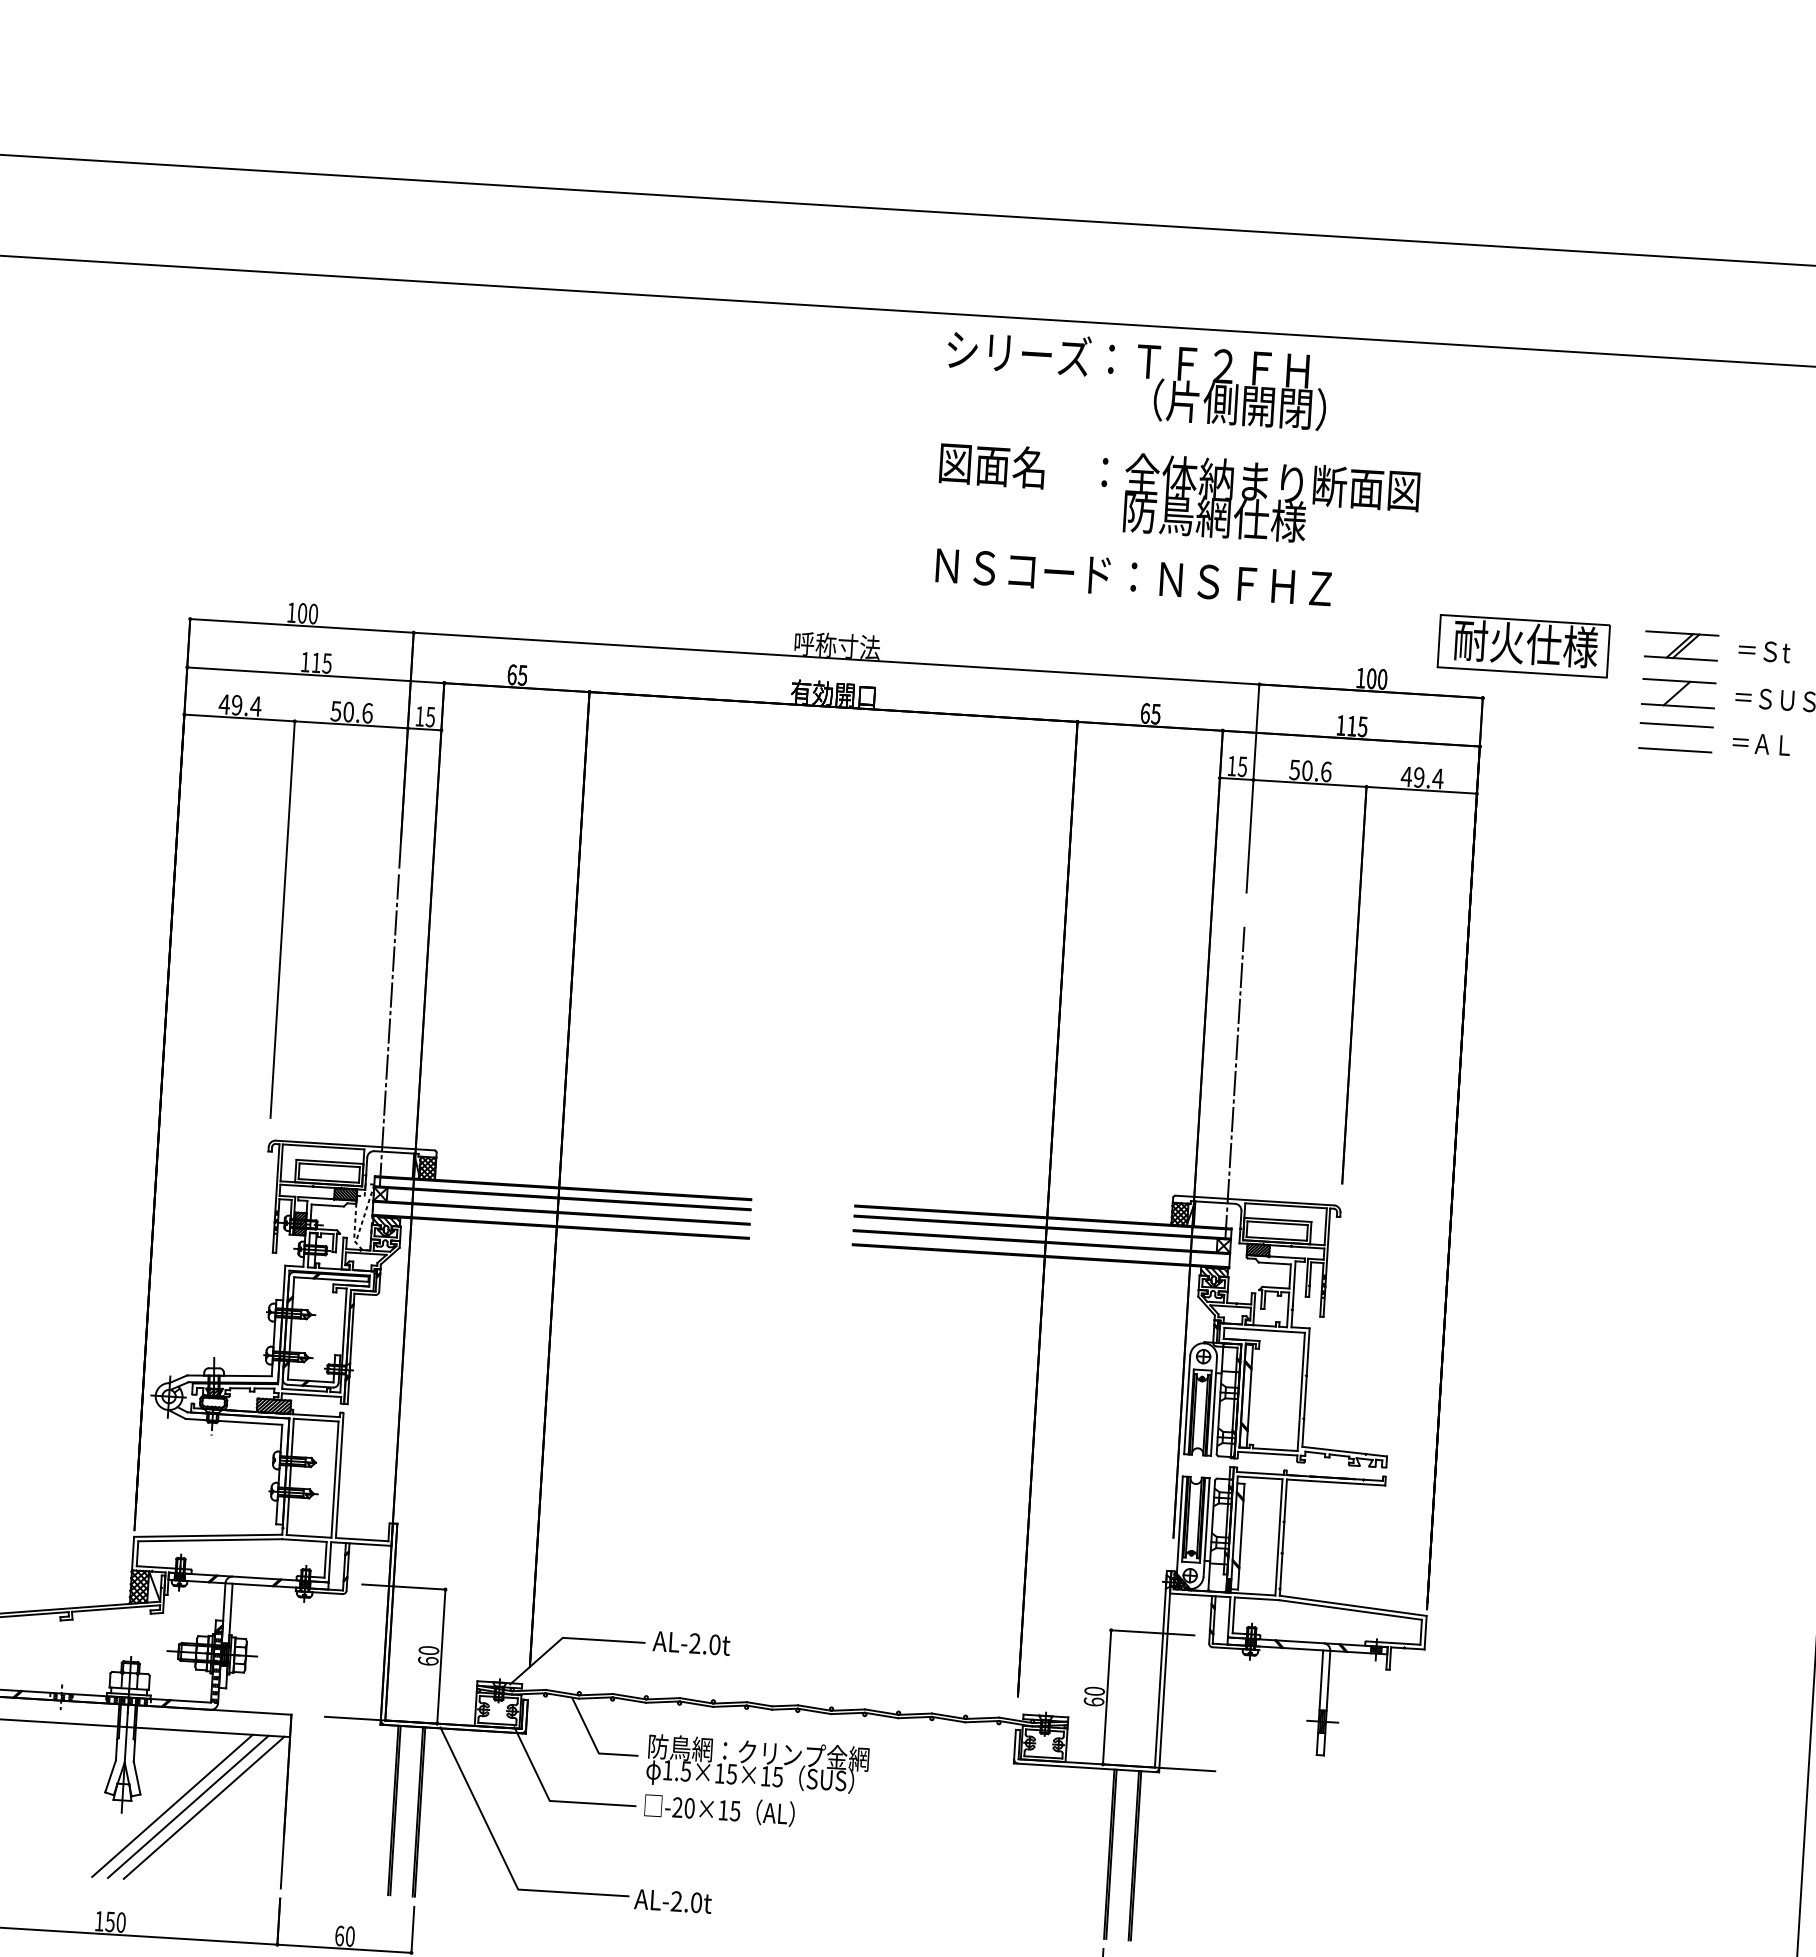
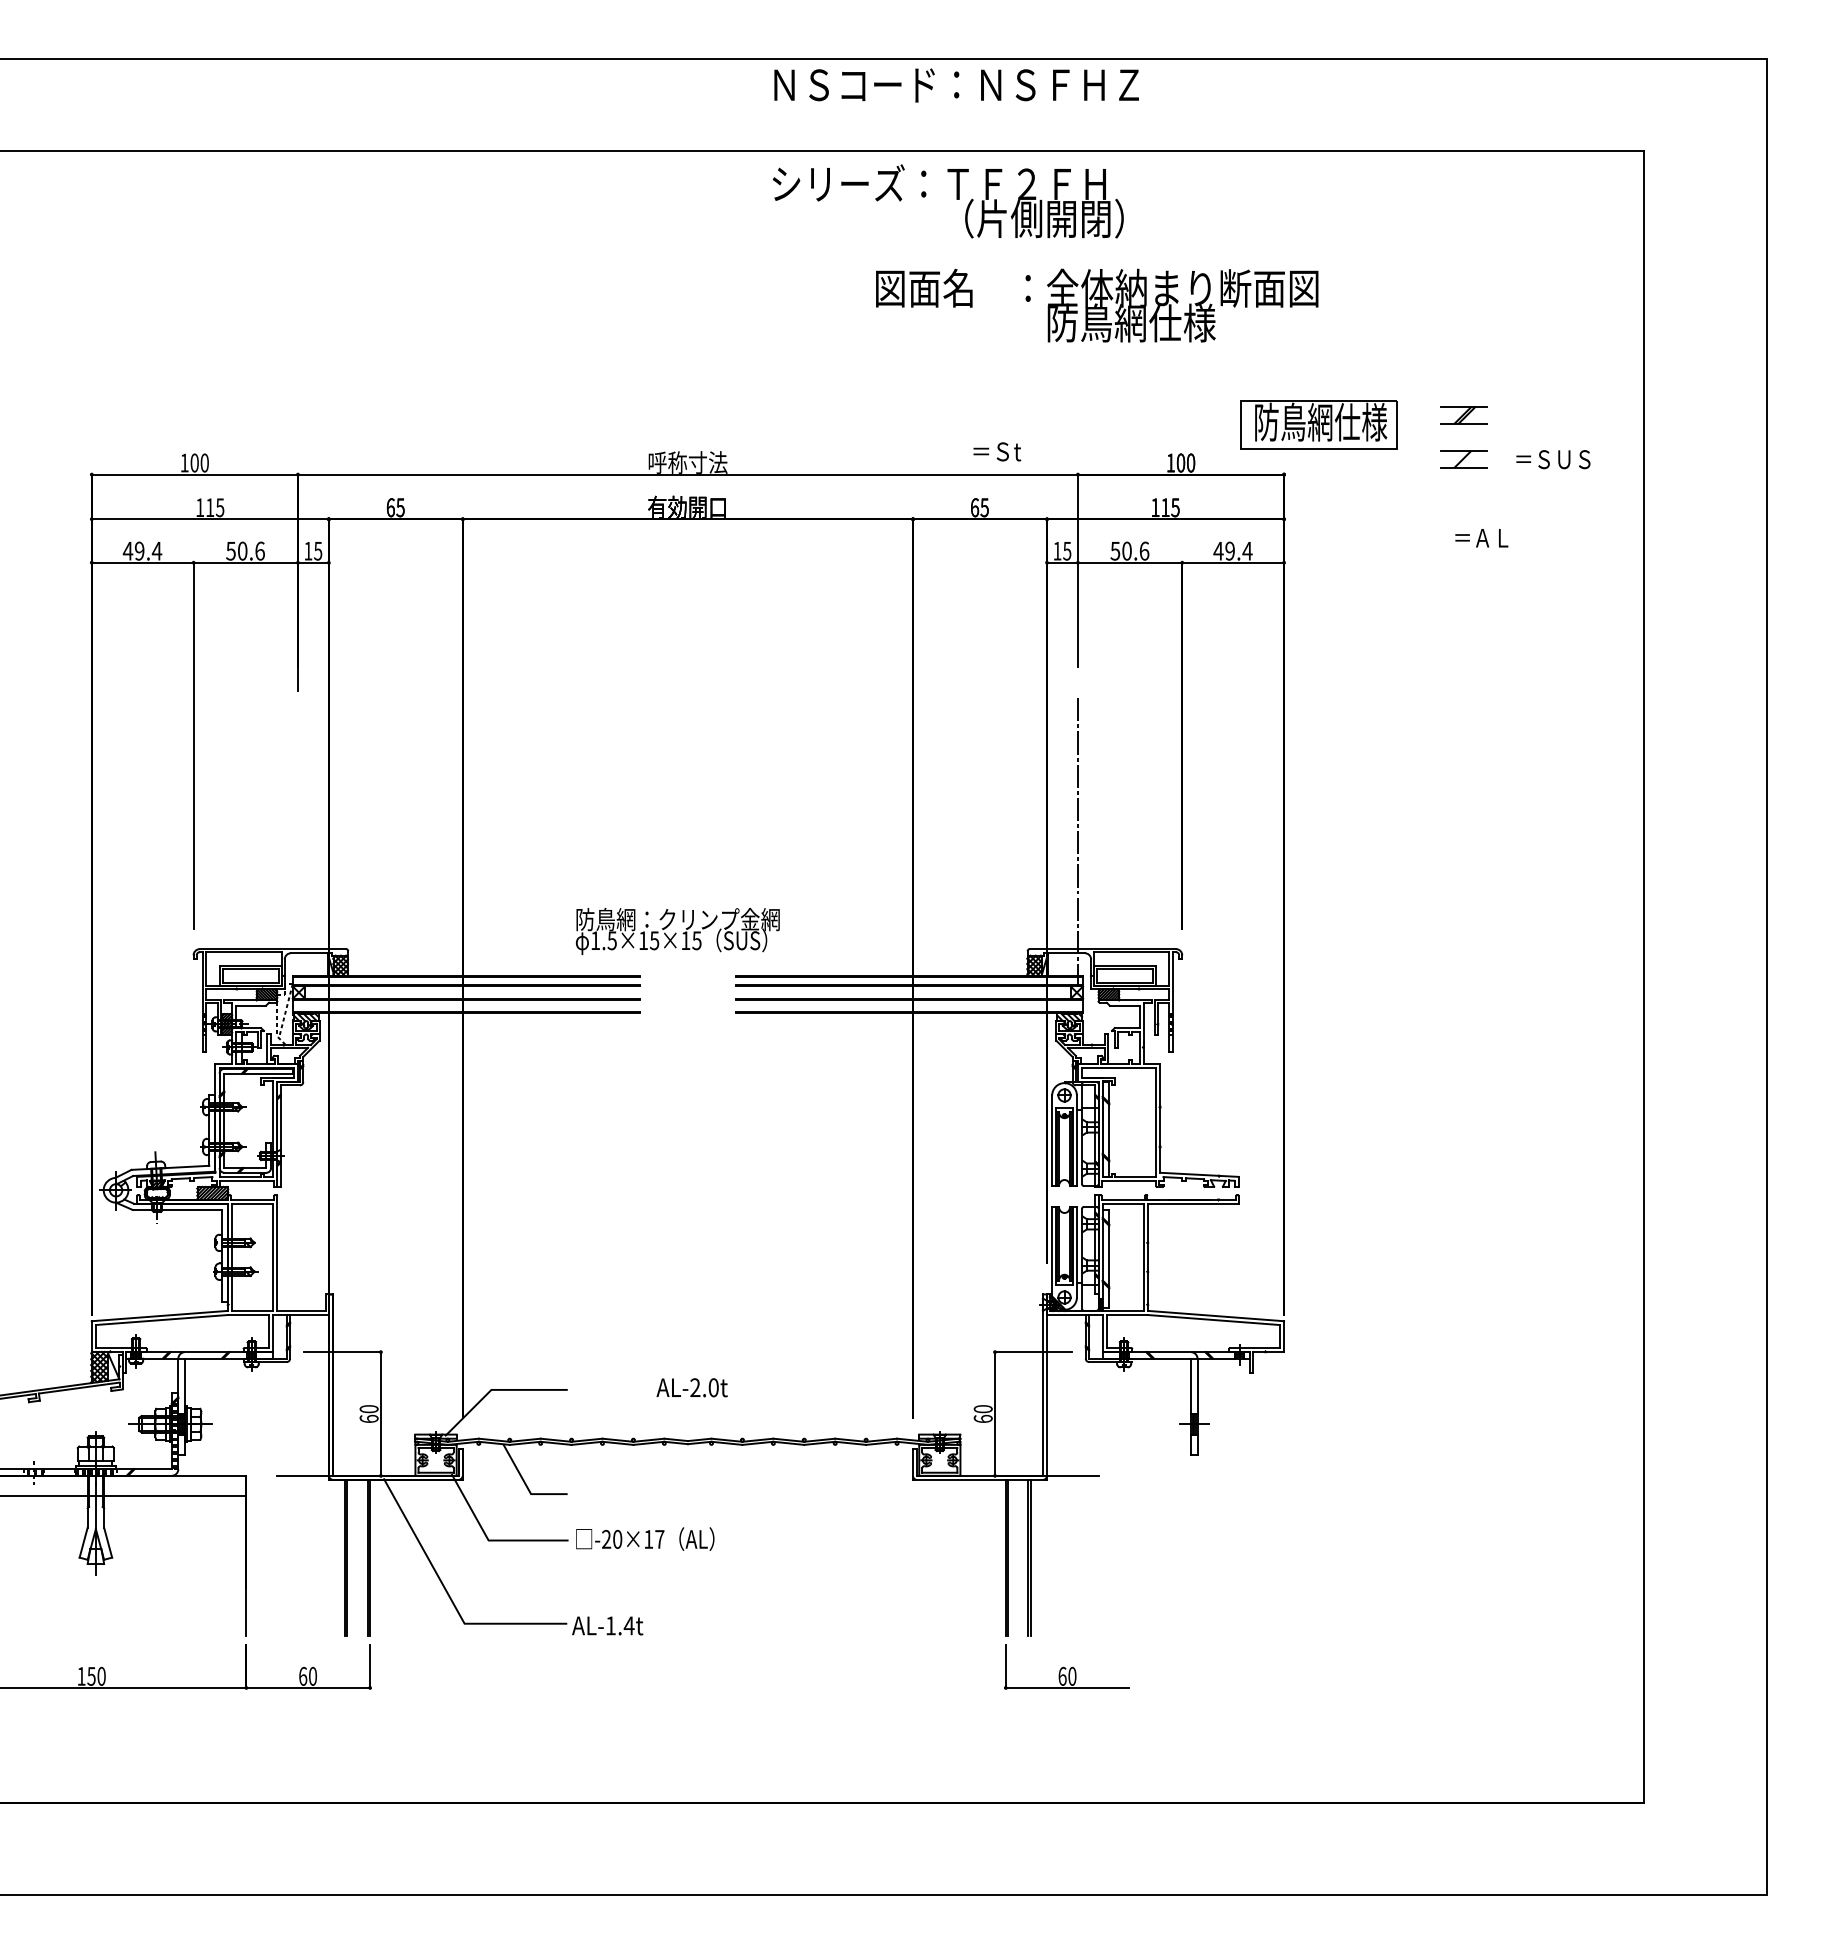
text: (1178, 495) -> (1097, 305), moved
text: (1133, 577) -> (956, 85), moved
text: (1525, 643) -> (1320, 421), 耐火仕様 -> 防鳥網仕様
part: (1681, 645) -> (1463, 415), size x0.7
text: (1764, 651) -> (997, 451), moved
part: (1678, 693) -> (1463, 459), size x0.7
line: (1676, 725) -> (1463, 488), removed
text: (1761, 744) -> (1481, 538), moved
line: (1674, 750) -> (1463, 511), removed
line: (388, 1030) -> (297, 841), removed
text: (690, 1643) -> (691, 1387), moved
text: (757, 1764) -> (677, 930), moved
line: (172, 1806) -> (142, 1566), removed
line: (187, 1807) -> (156, 1566), removed
line: (204, 1808) -> (171, 1566), removed
text: (735, 1811) -> (659, 1539), -20×15 -> -20×17
text: (685, 1901) -> (619, 1625), AL-2.0t -> AL-1.4t

